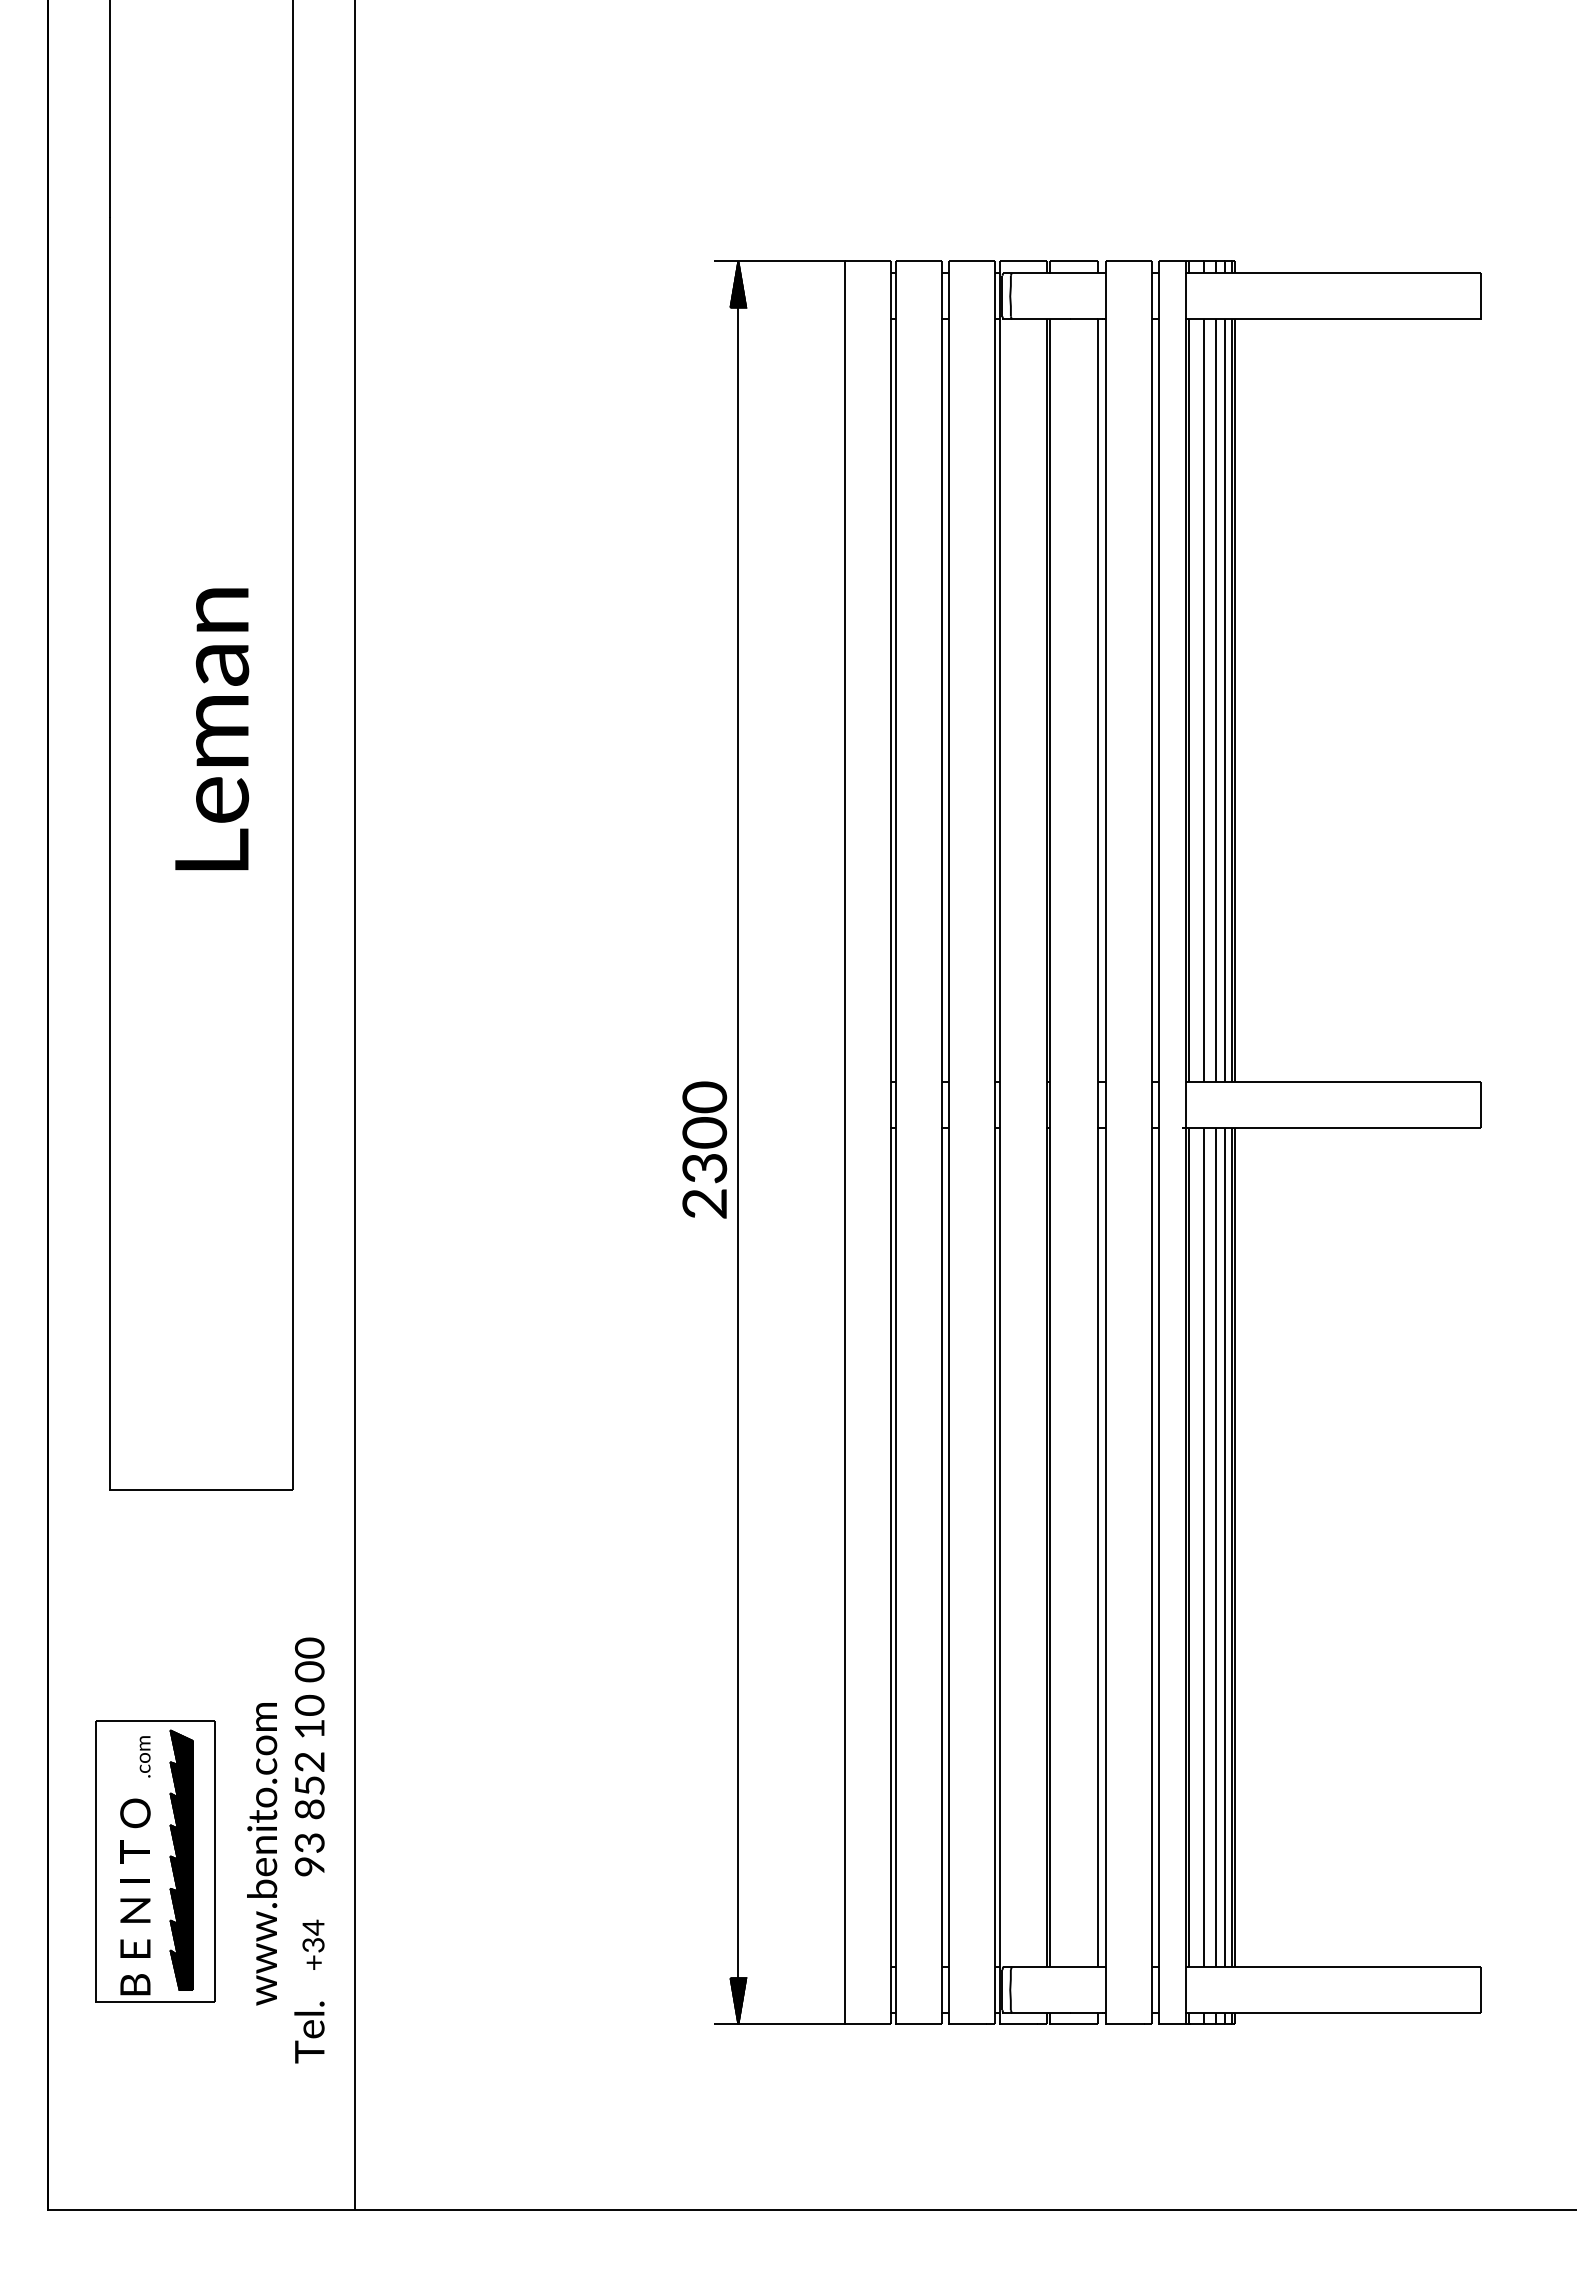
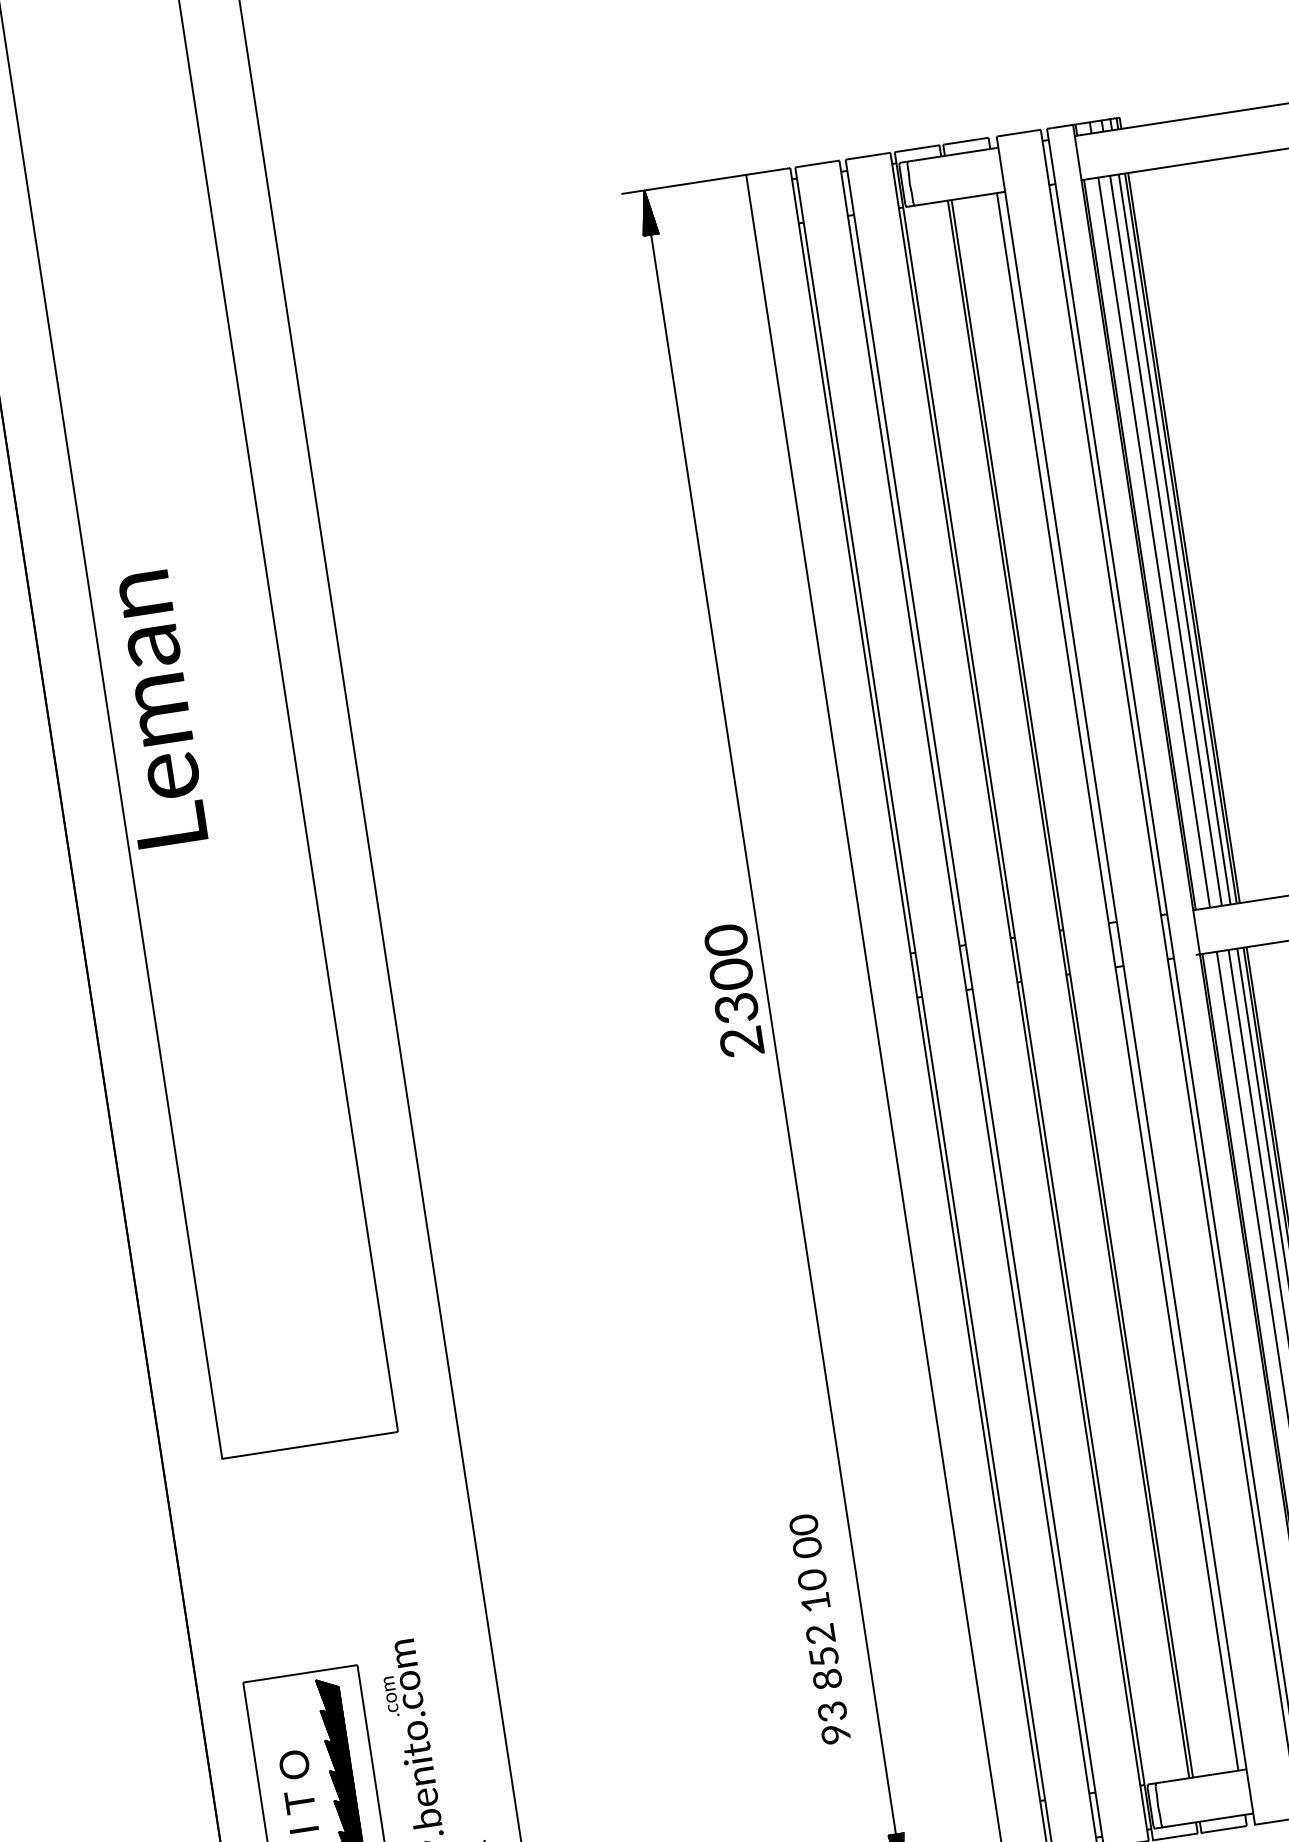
text: (212, 729) -> (153, 709), moved
text: (704, 1149) -> (733, 990), moved
text: (144, 1756) -> (390, 1696), moved
text: (309, 1756) -> (819, 1628), moved

